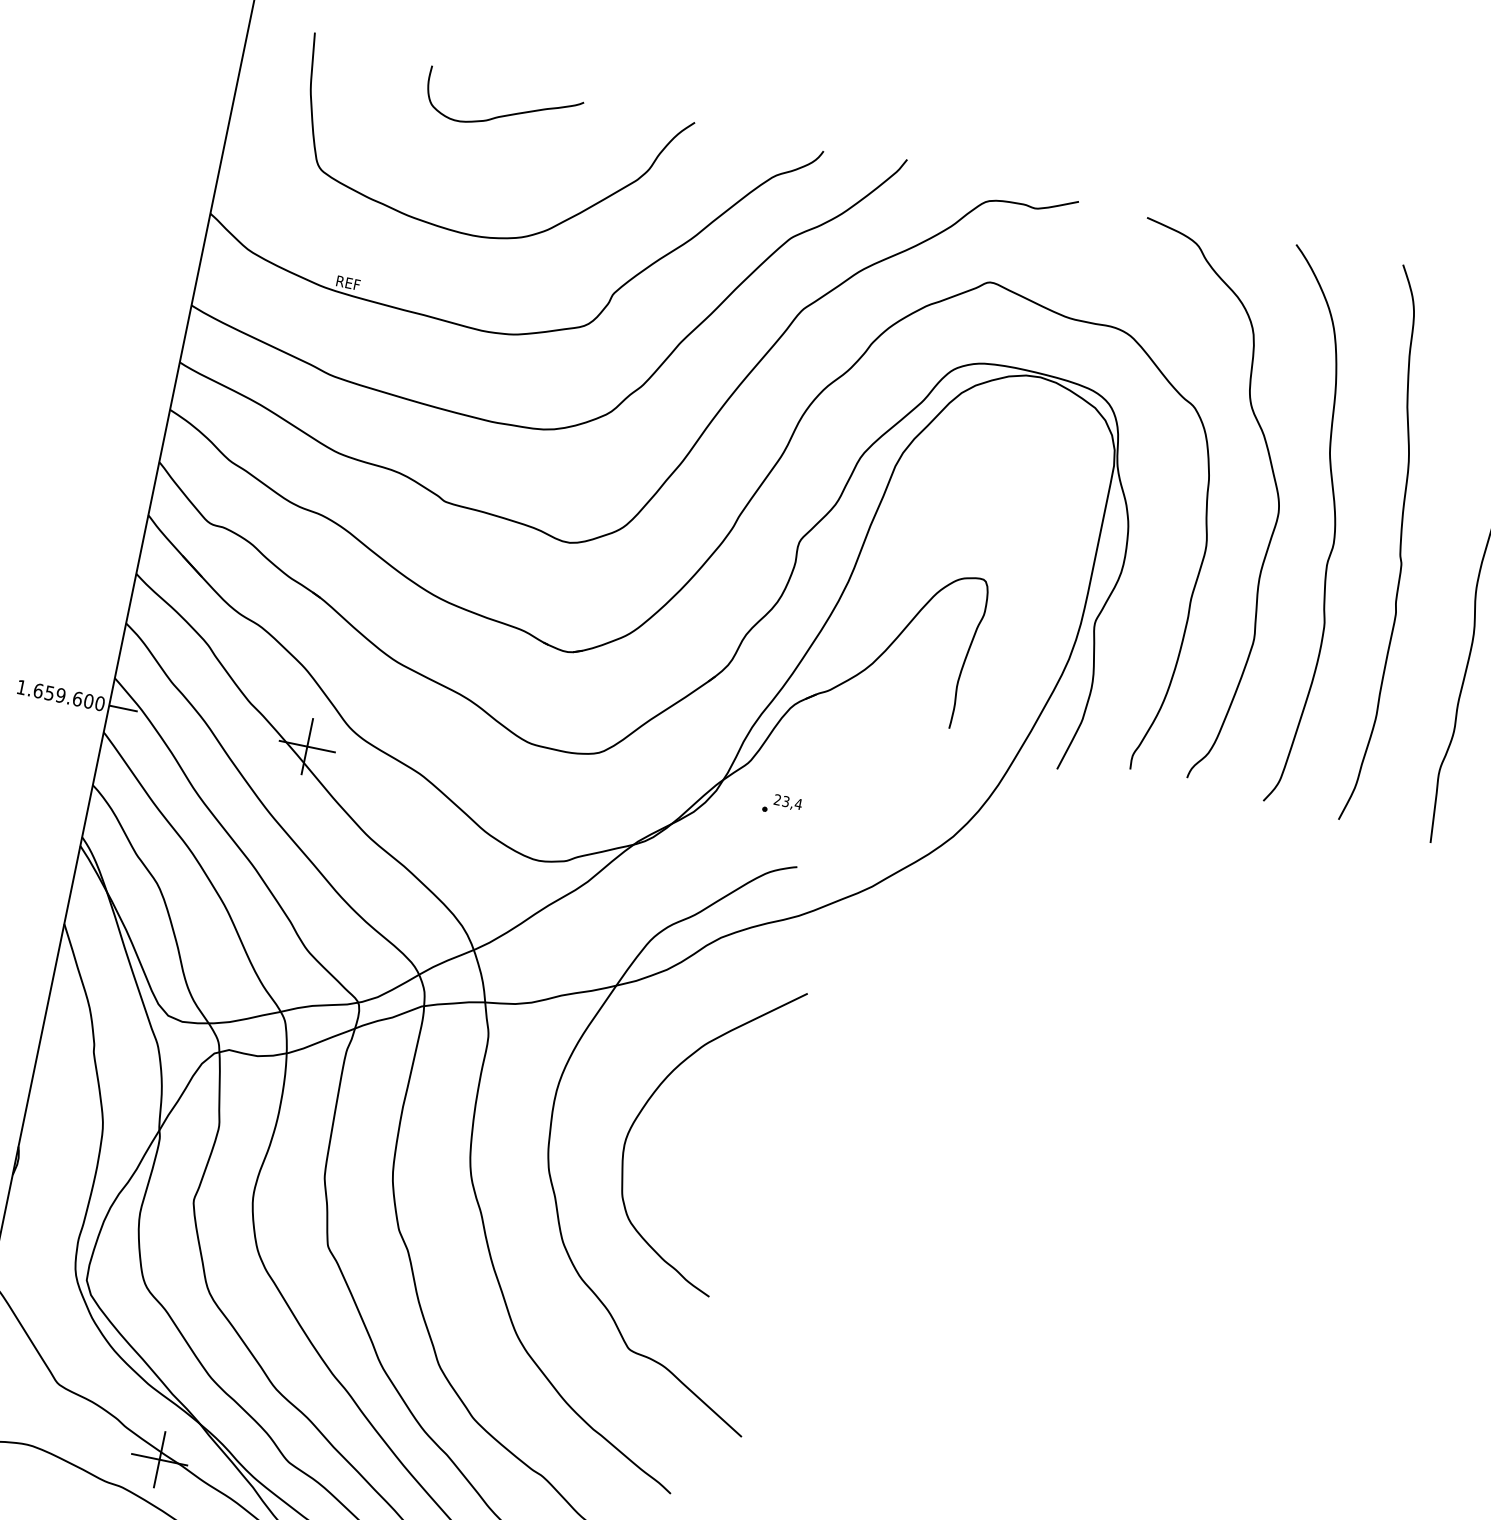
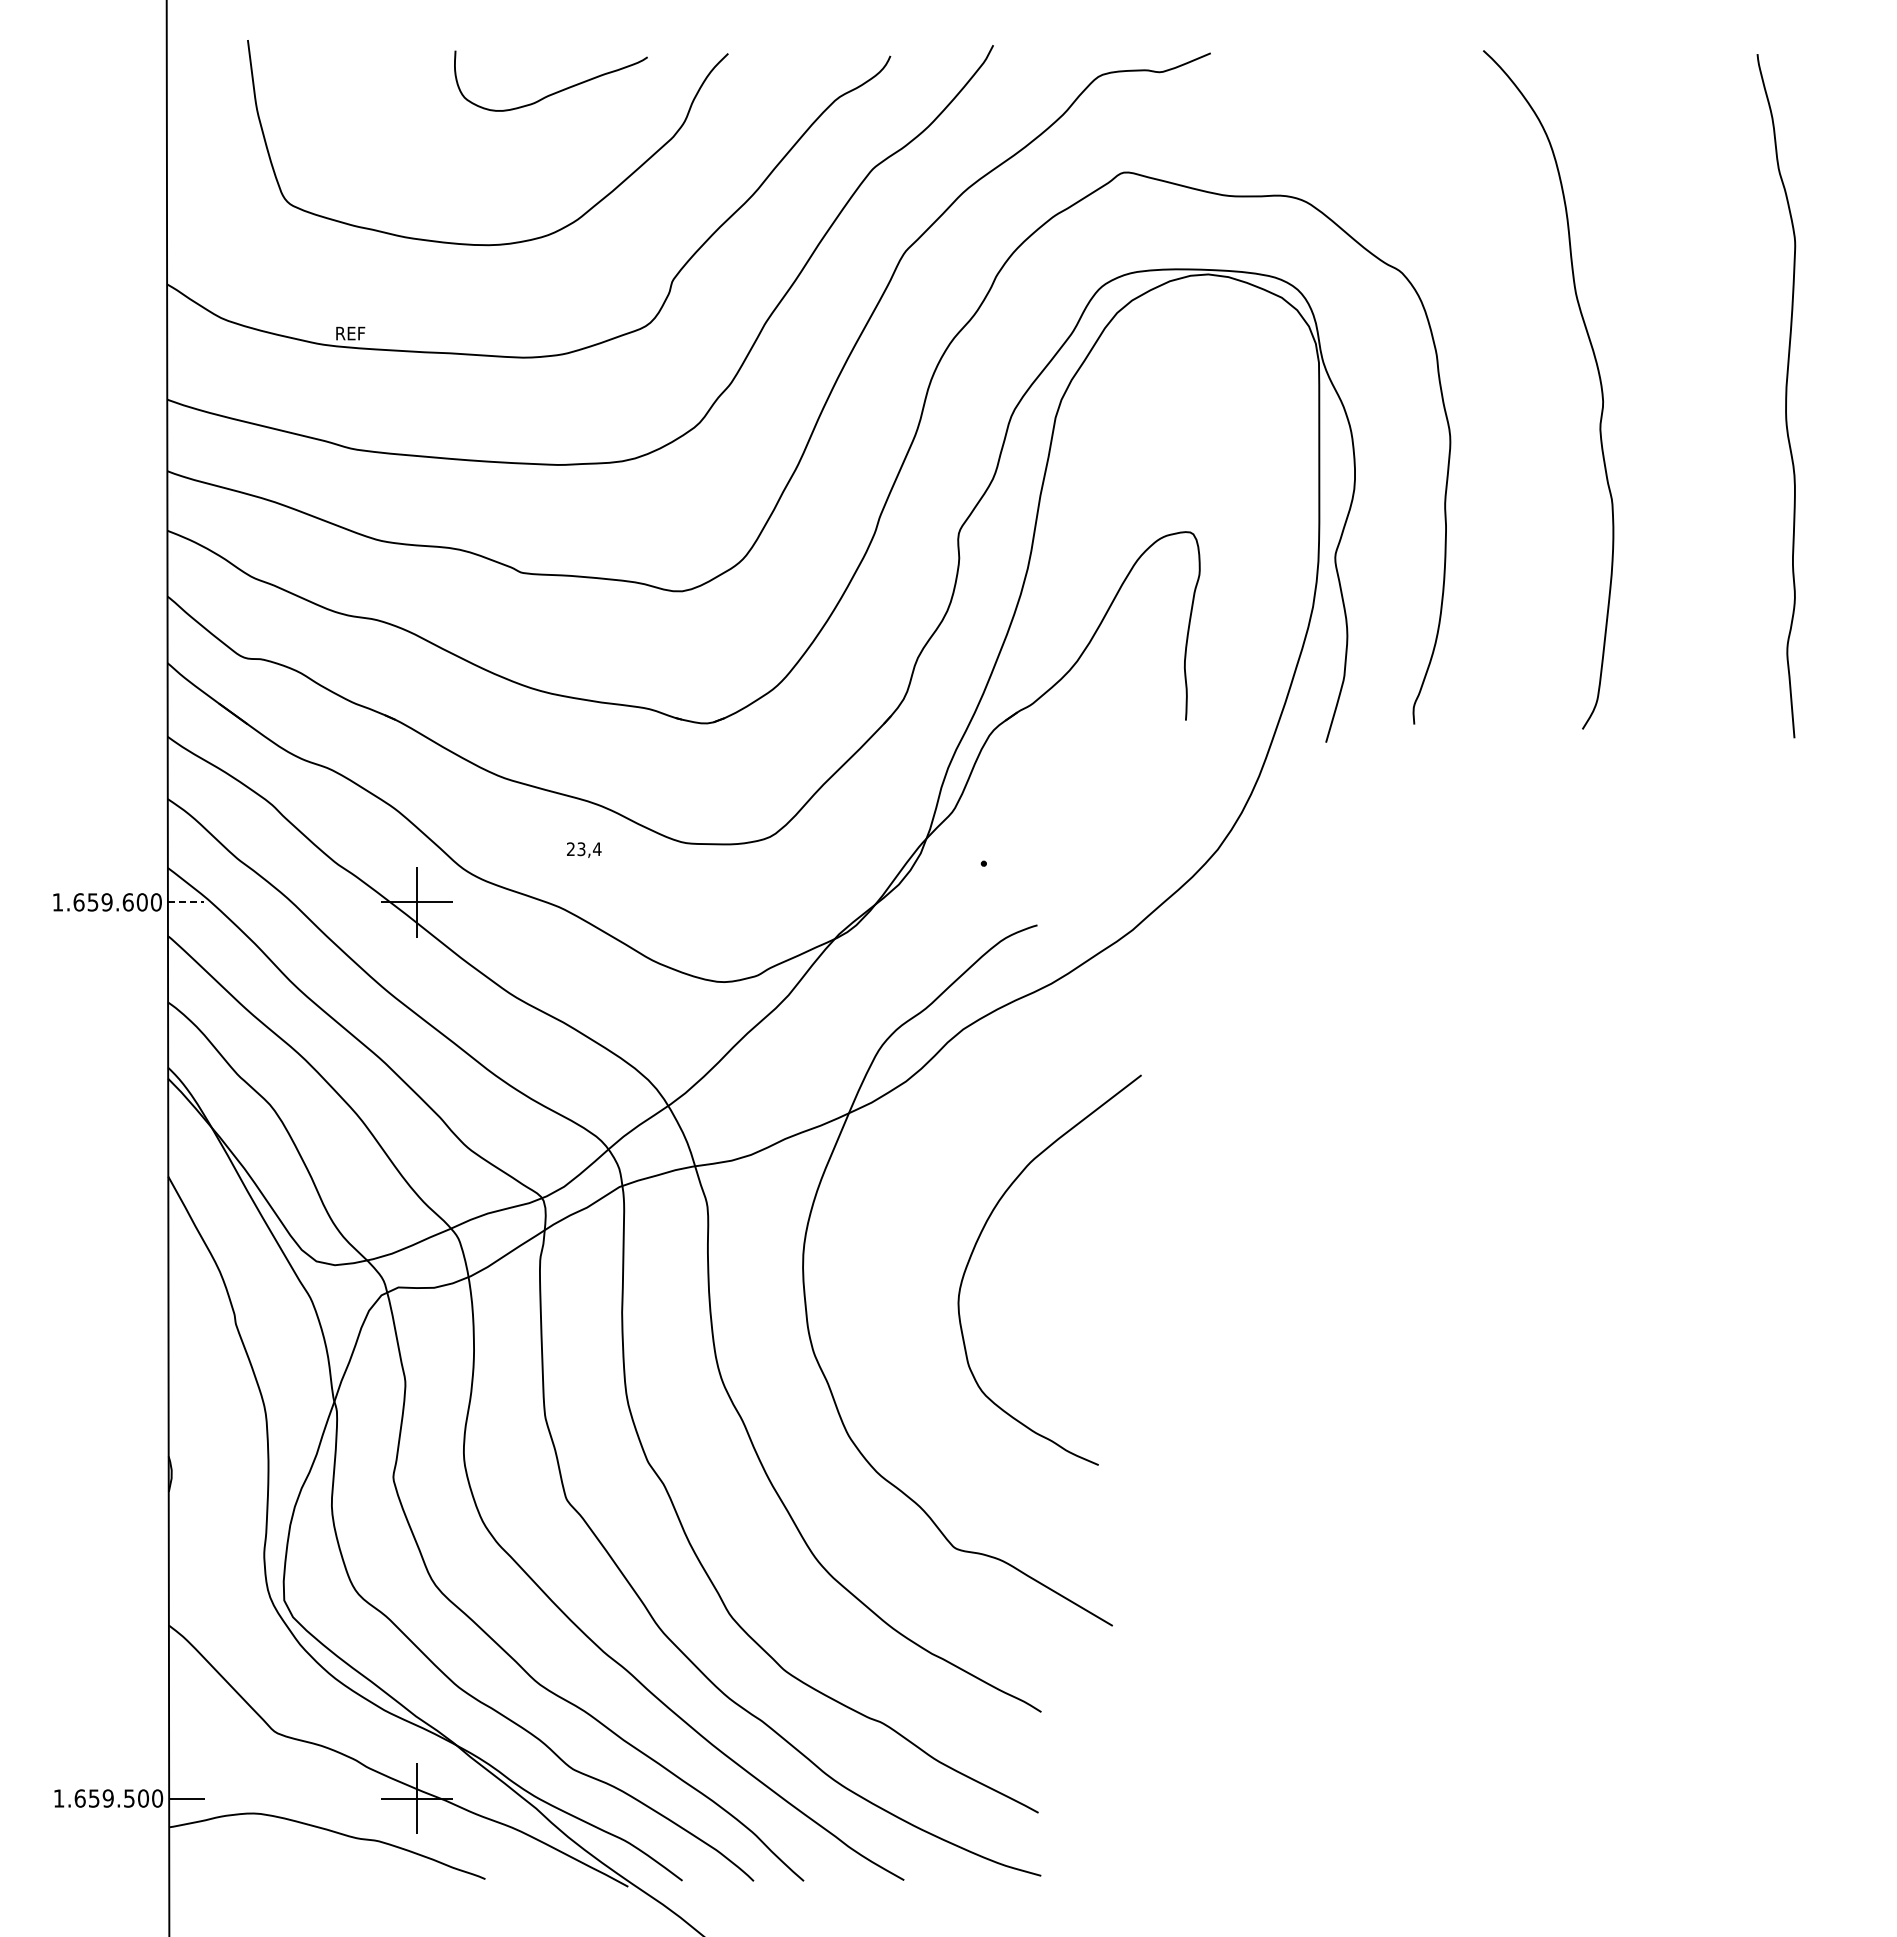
curve: (505, 114) -> (556, 91), moved
curve: (1273, 478) -> (1514, 338), removed
curve: (1399, 542) -> (1682, 383), removed
line: (123, 708) -> (185, 902), solid -> dashed
text: (788, 802) -> (584, 849), moved
curve: (654, 1094) -> (981, 1234), moved

